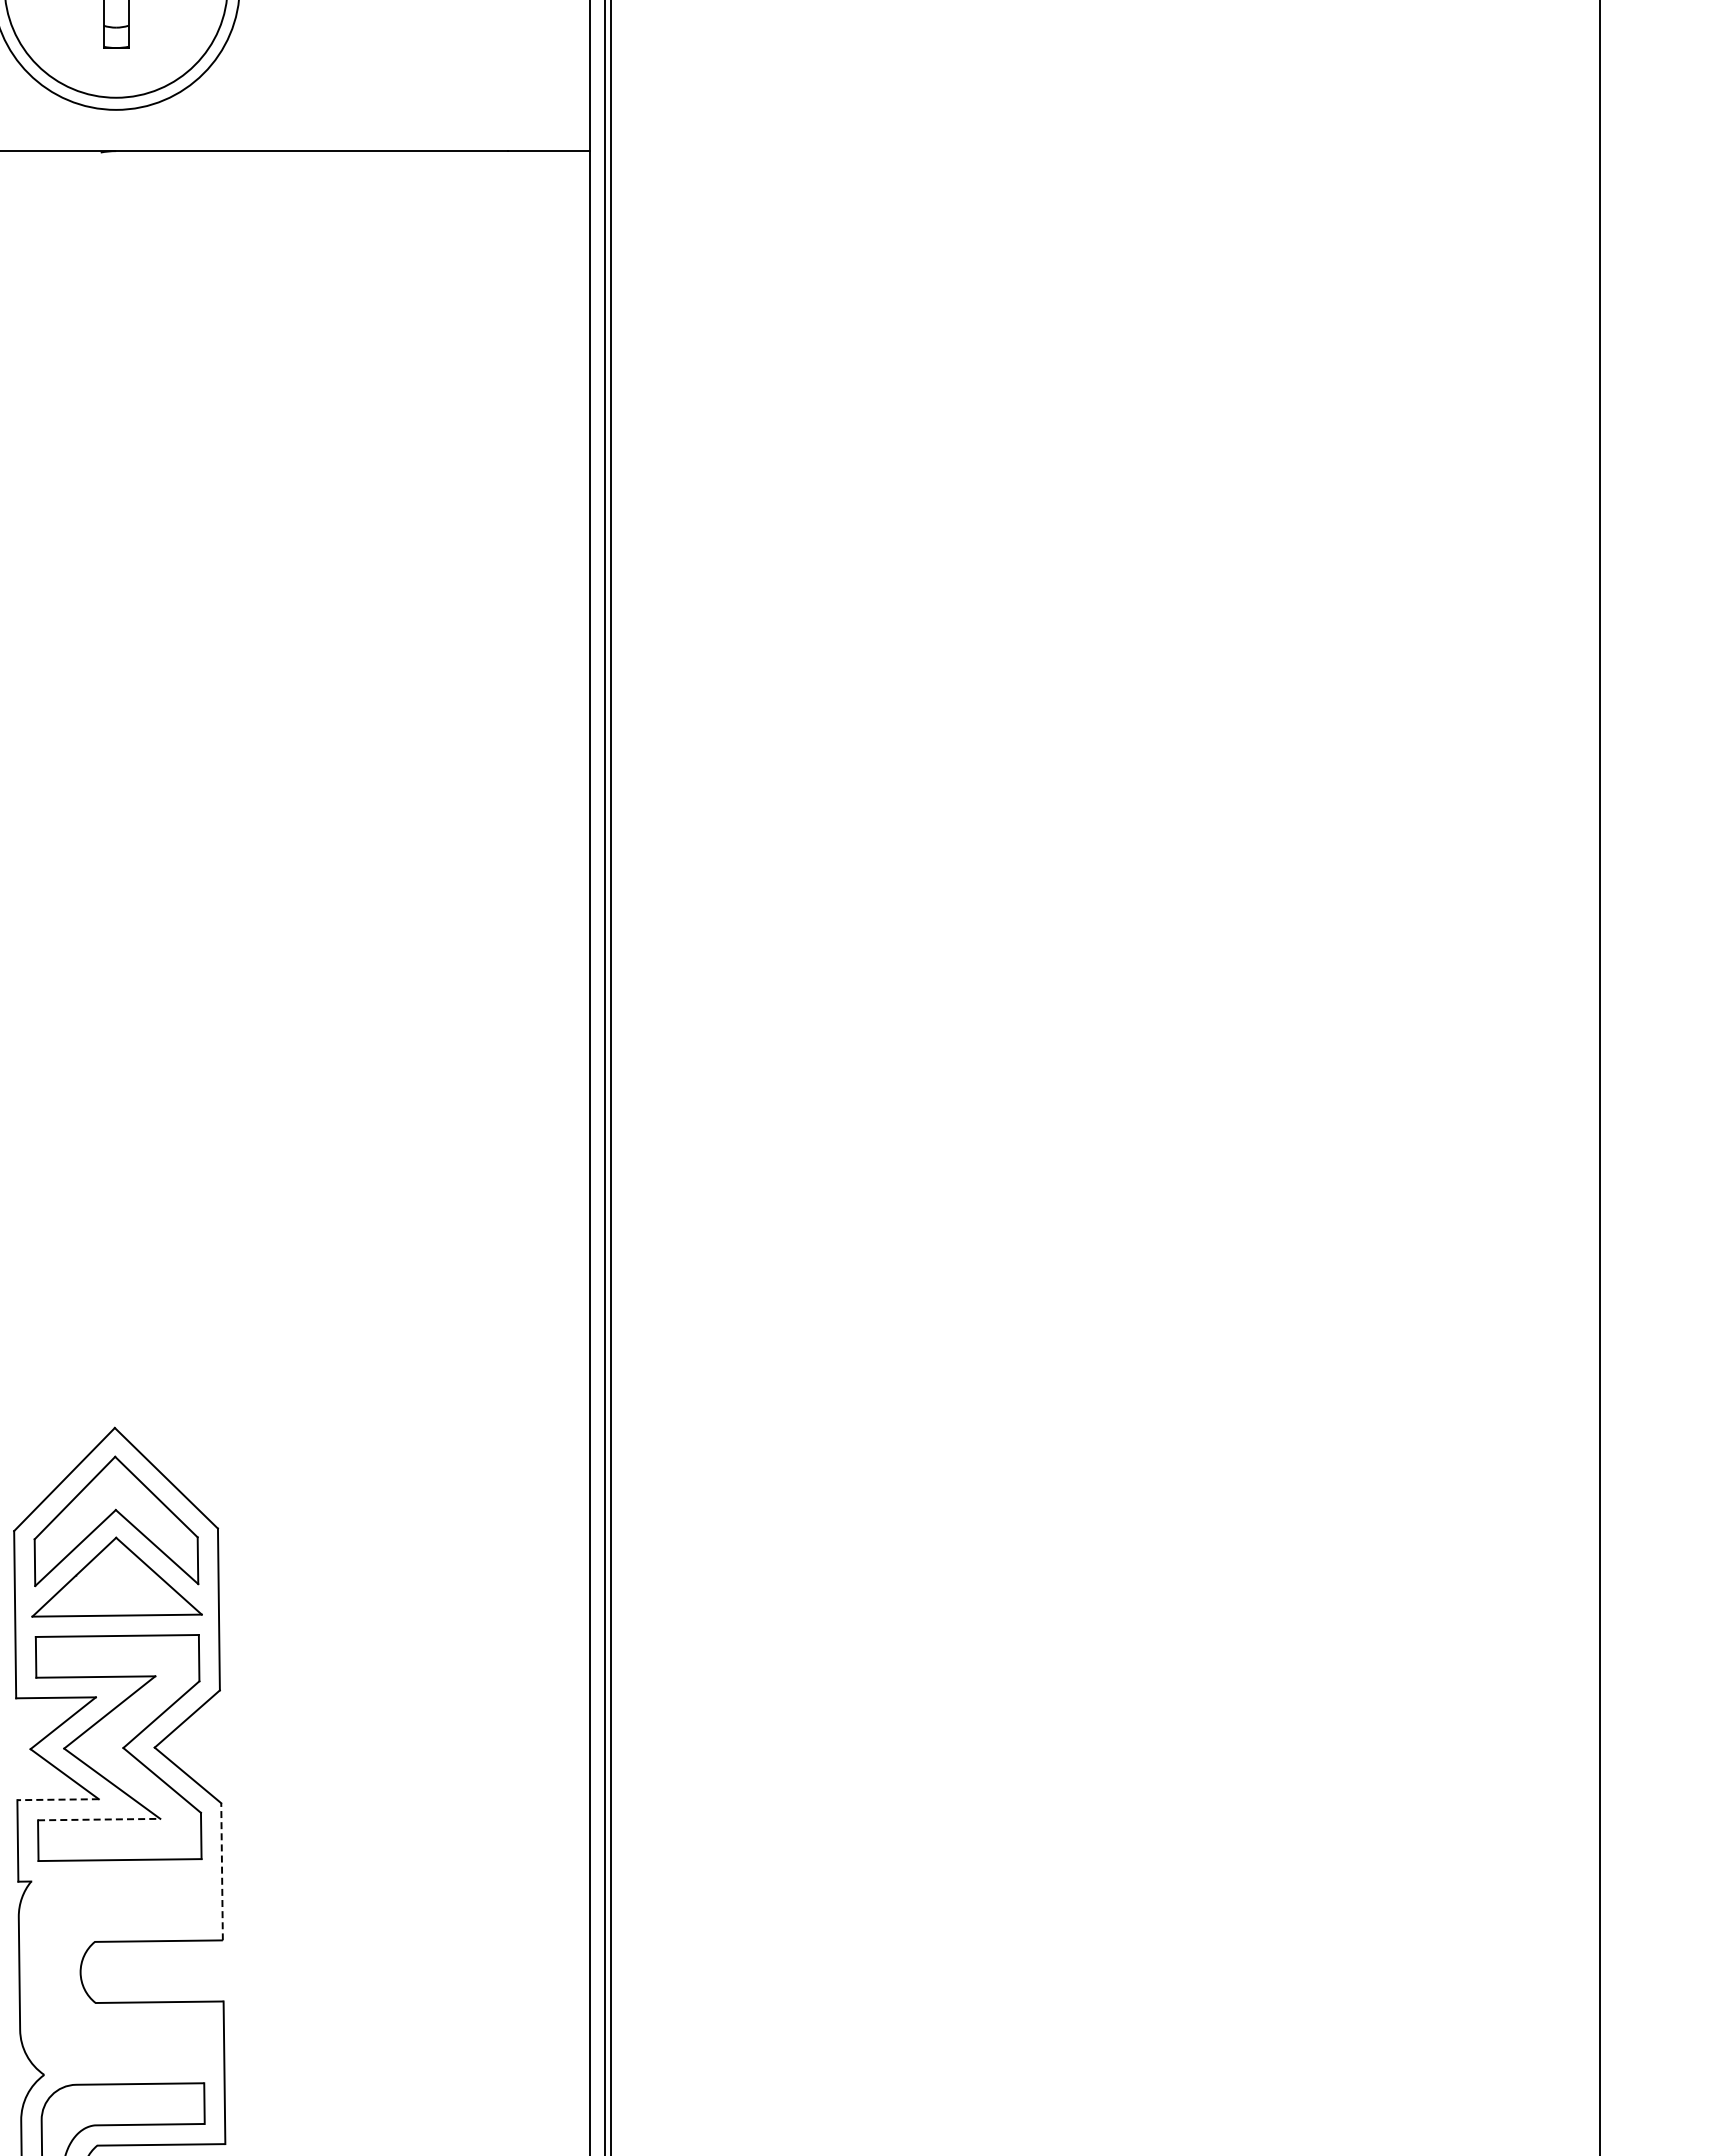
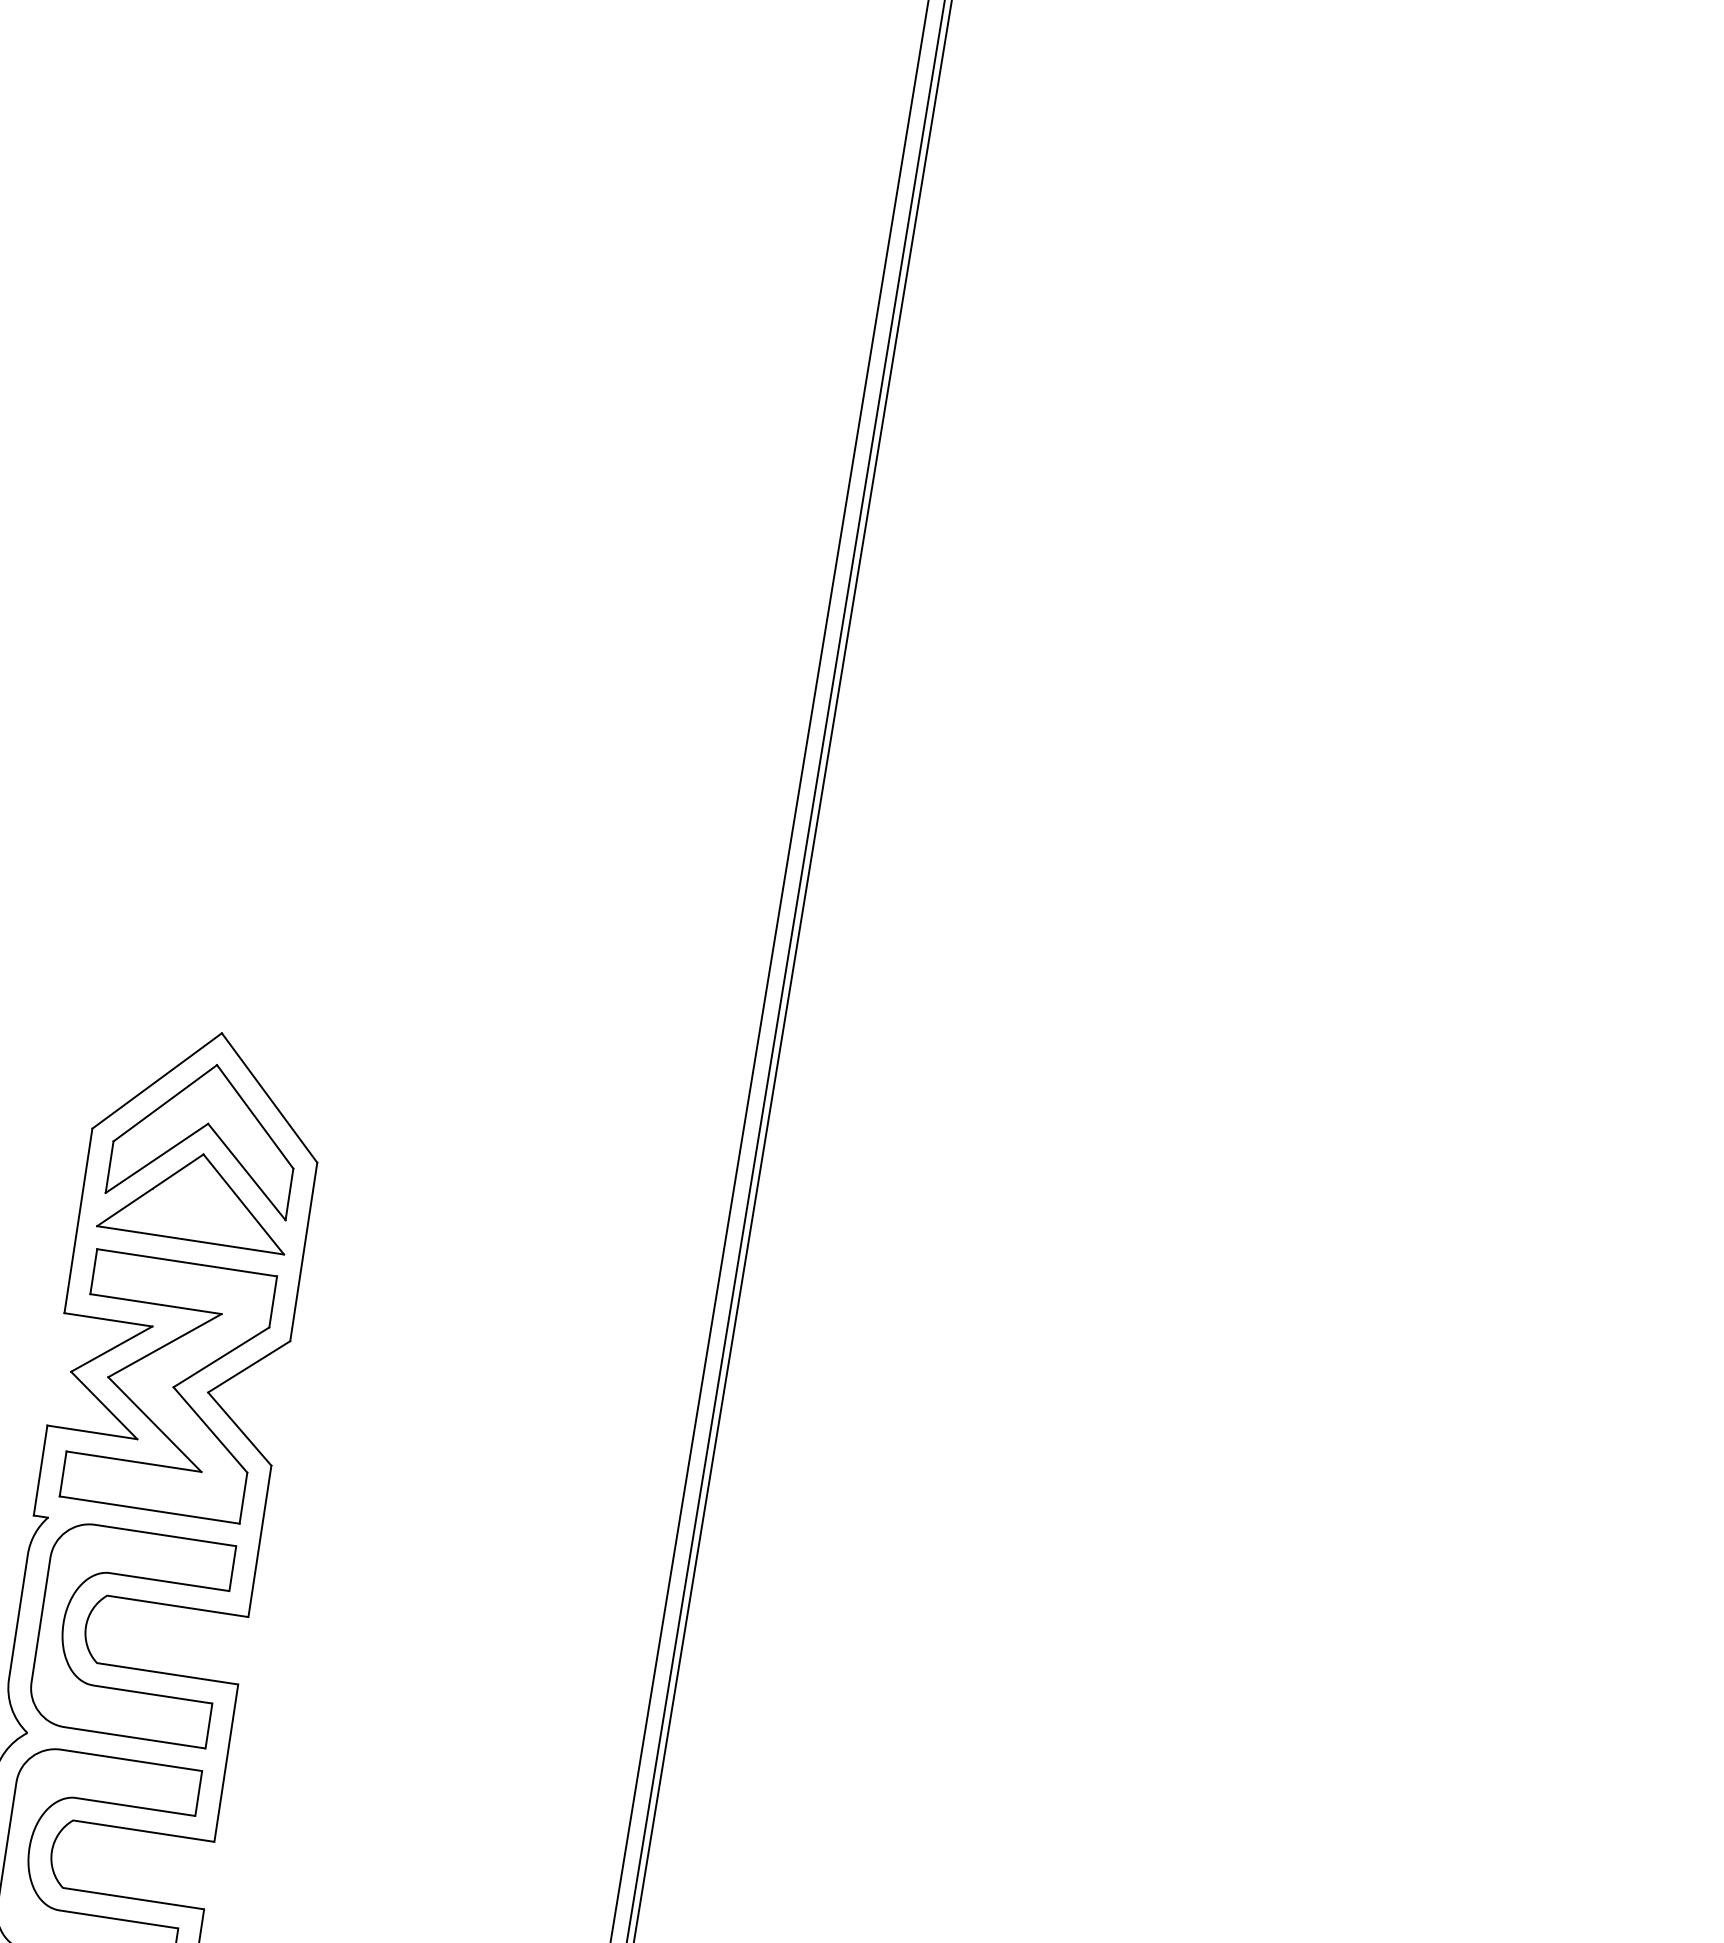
line: (58, 1799) -> (92, 1432), dashed -> solid
line: (99, 1819) -> (134, 1461), dashed -> solid
line: (222, 1871) -> (260, 1541), dashed -> solid
part: (121, 1922) -> (140, 1579), added

